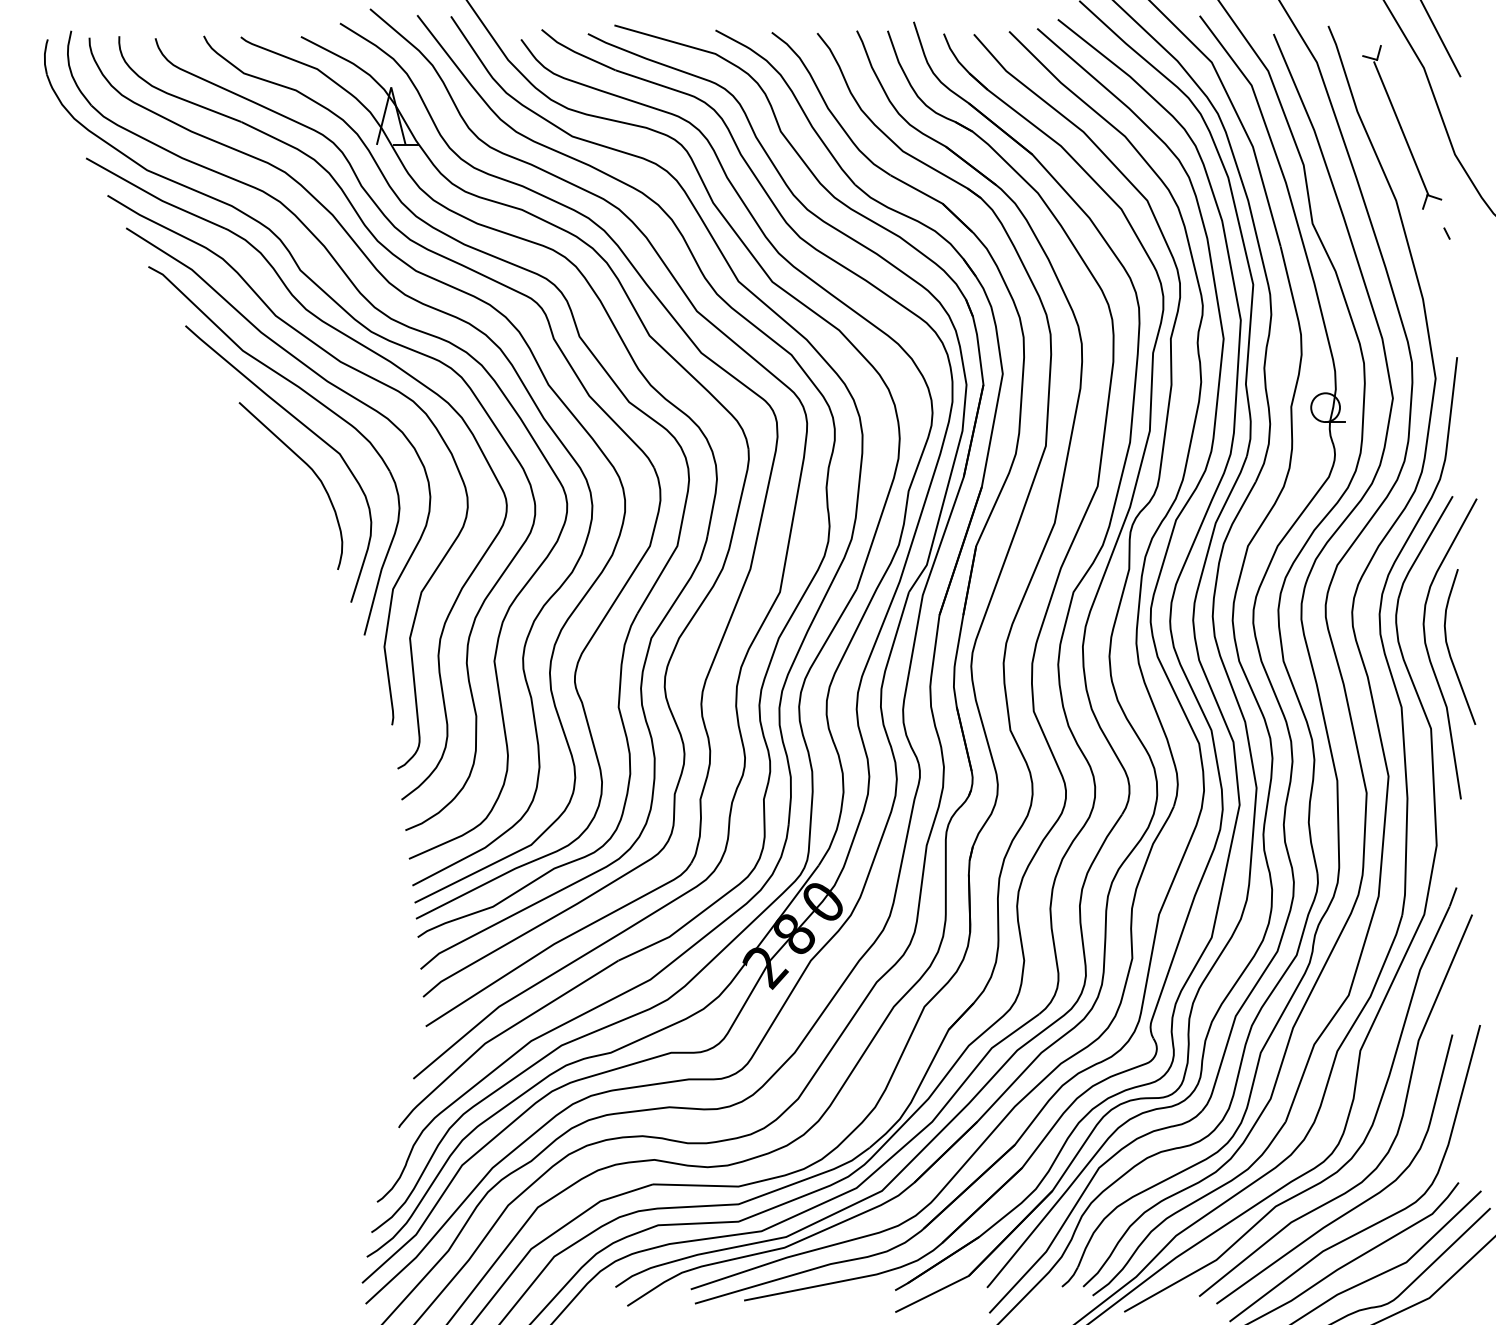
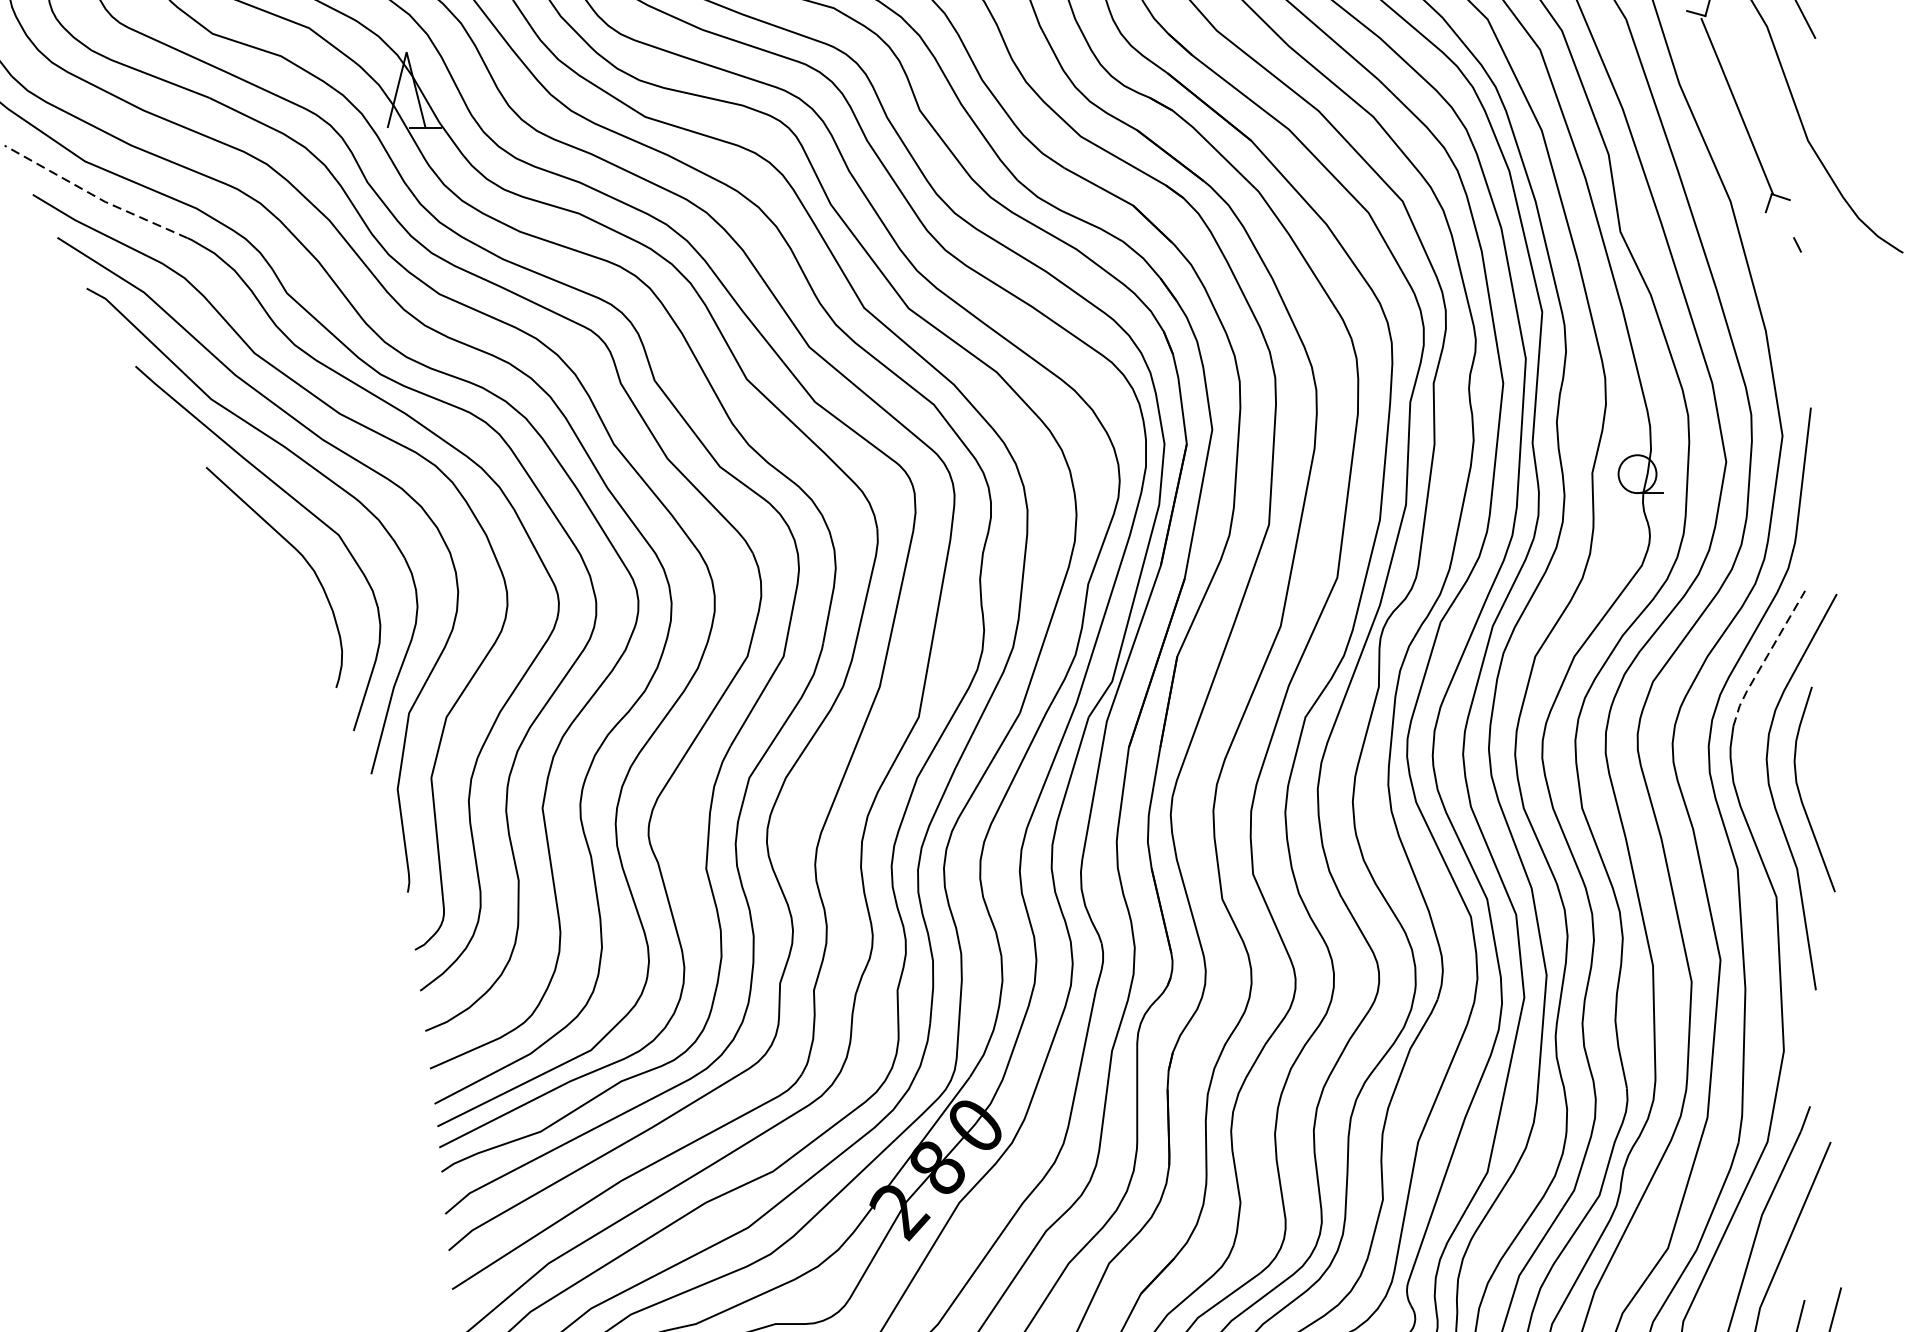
line: (154, 196) -> (94, 195), solid -> dashed
line: (1422, 548) -> (1765, 659), solid -> dashed

